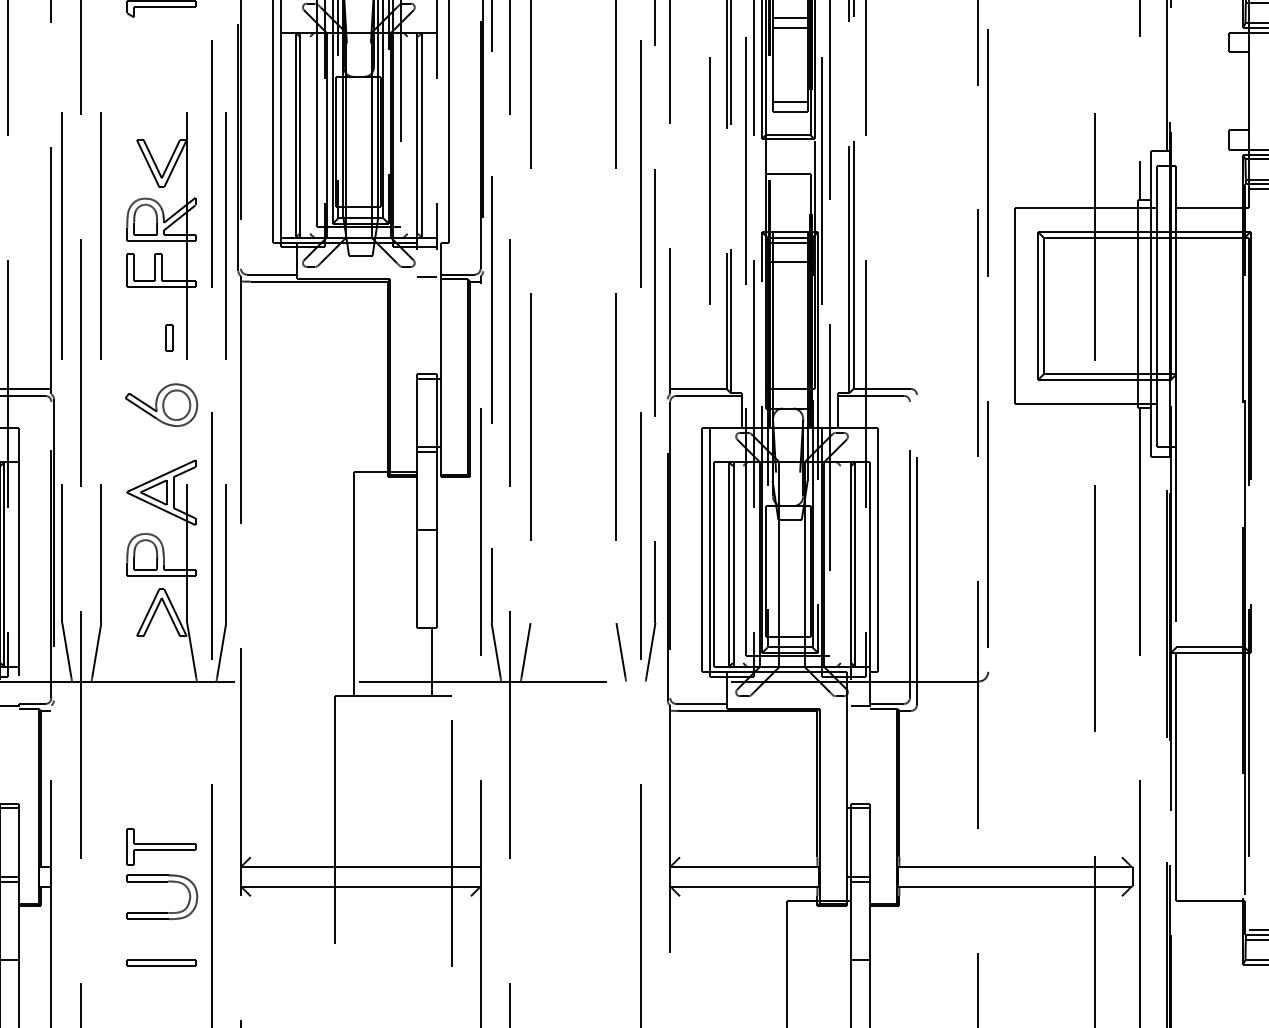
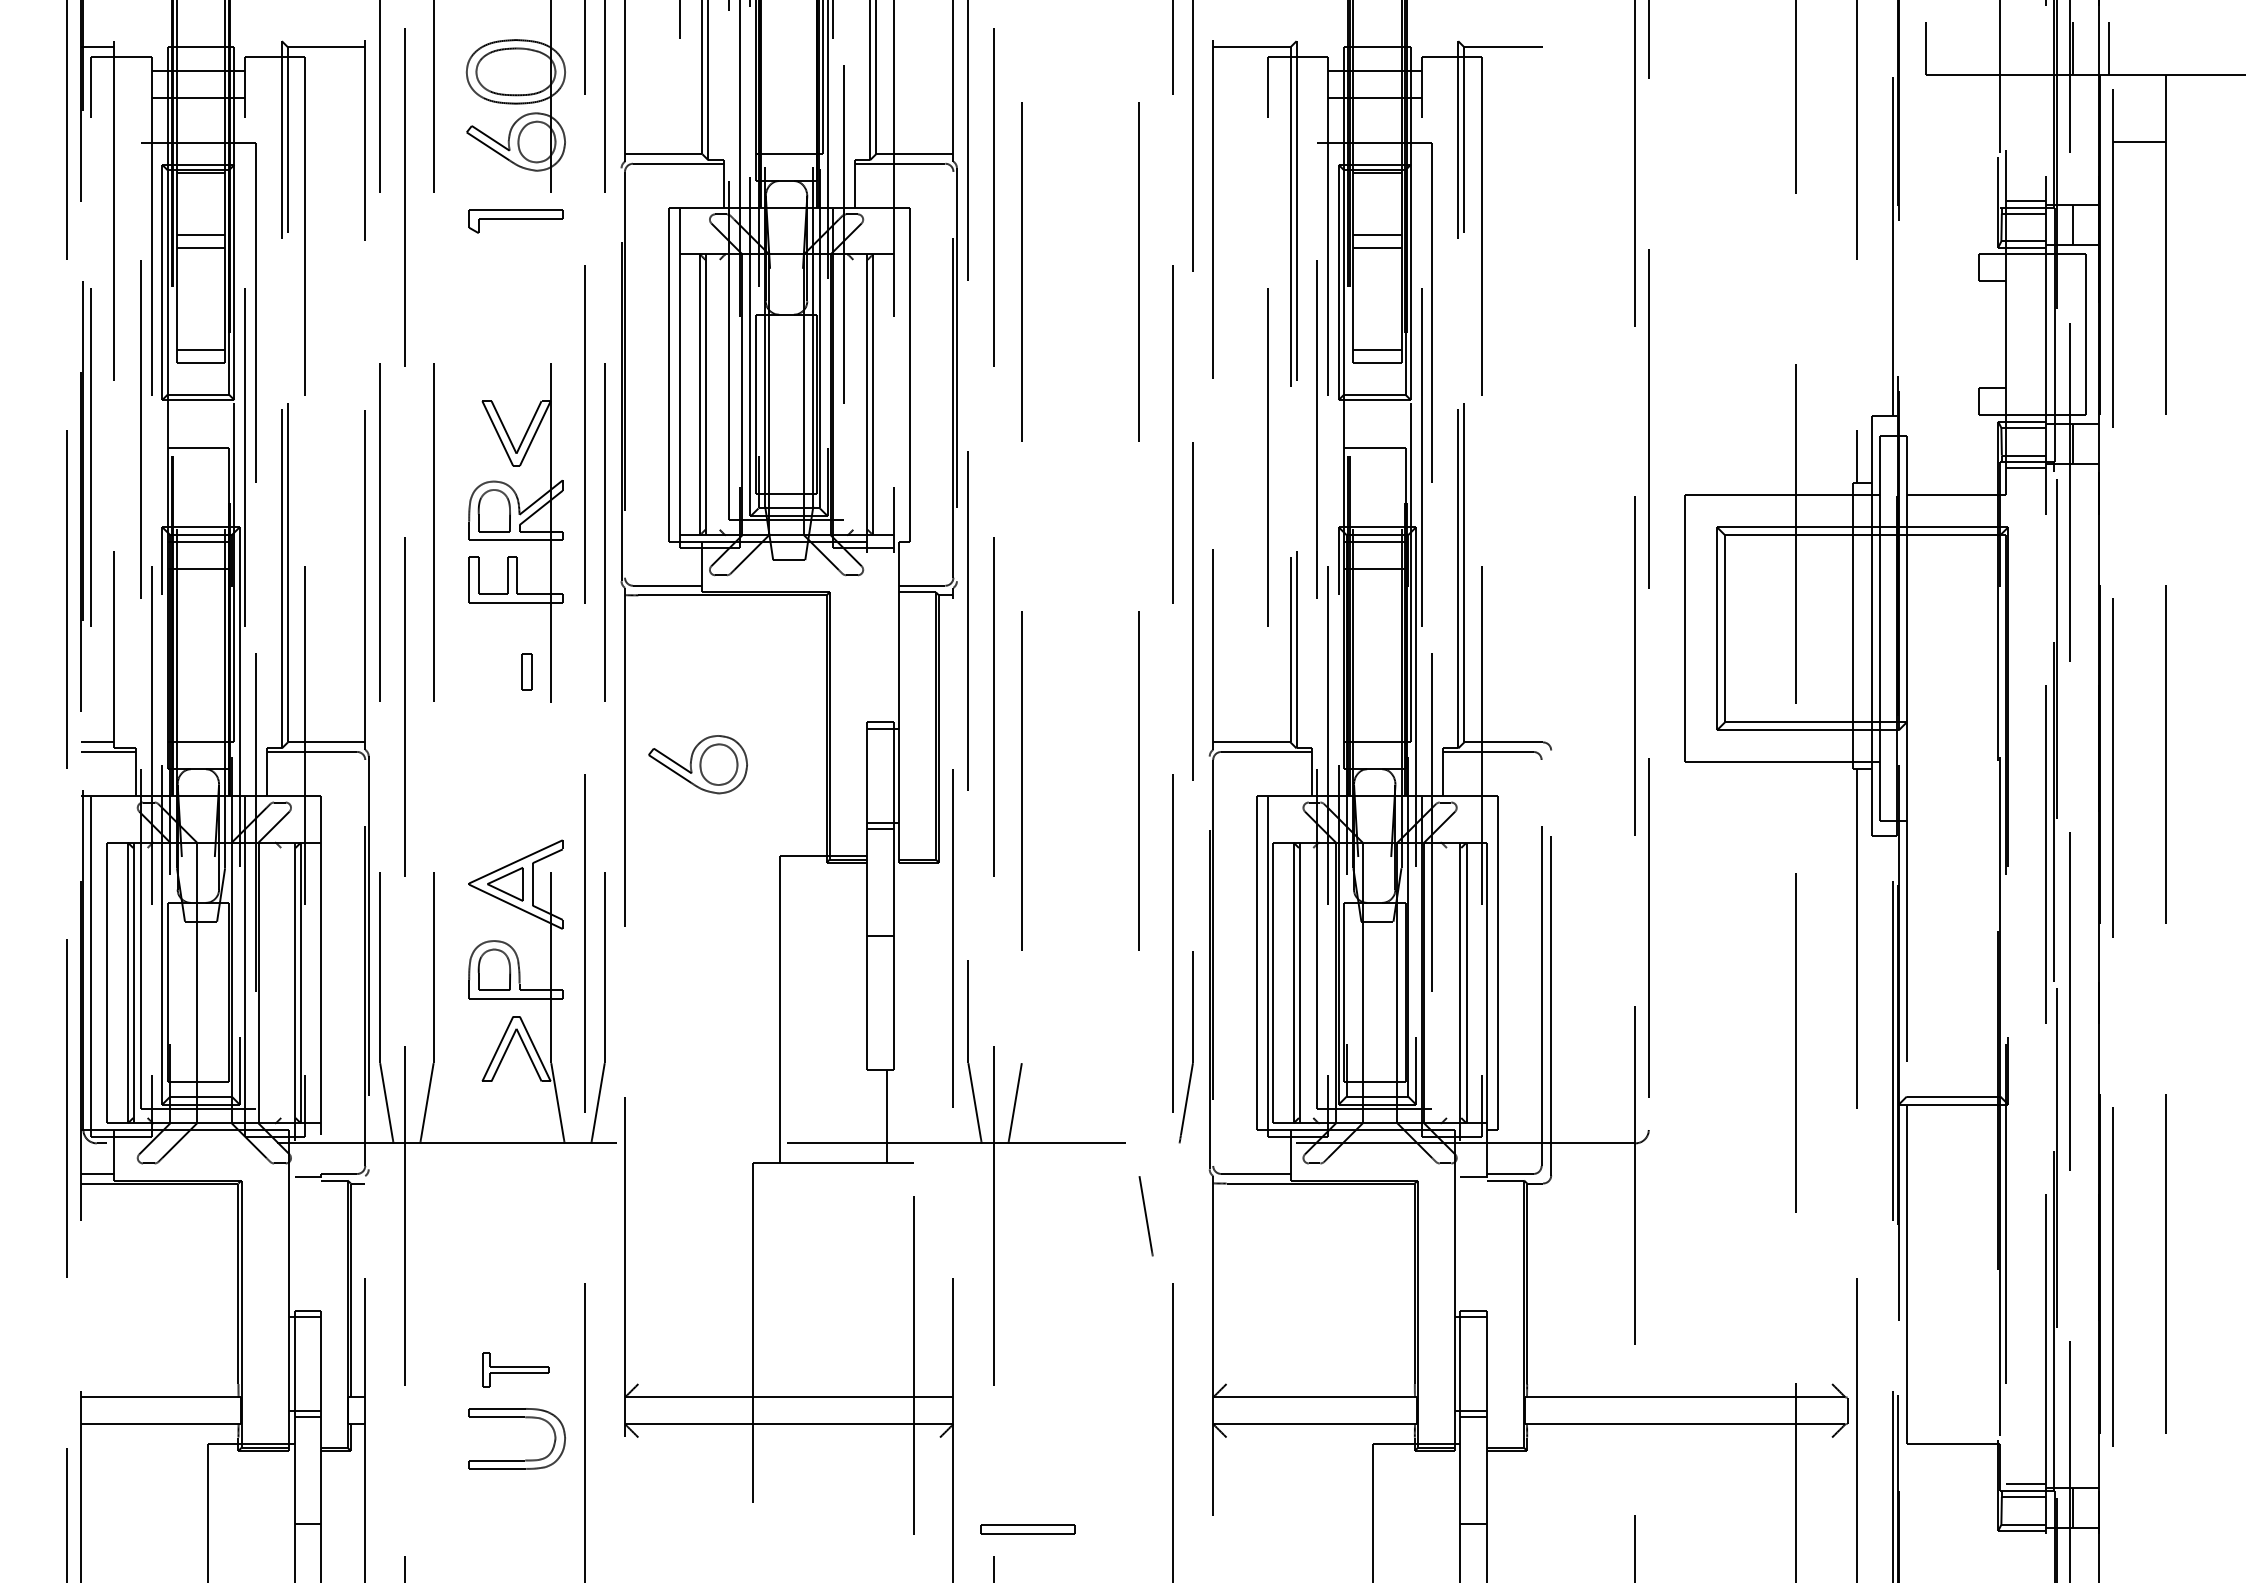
line: (426, 276) -> (879, 588), removed
part: (161, 405) -> (697, 764), moved
line: (620, 652) -> (1145, 1216), moved
part: (161, 846) -> (515, 1369), size x0.7
part: (161, 963) -> (1027, 1529), moved

